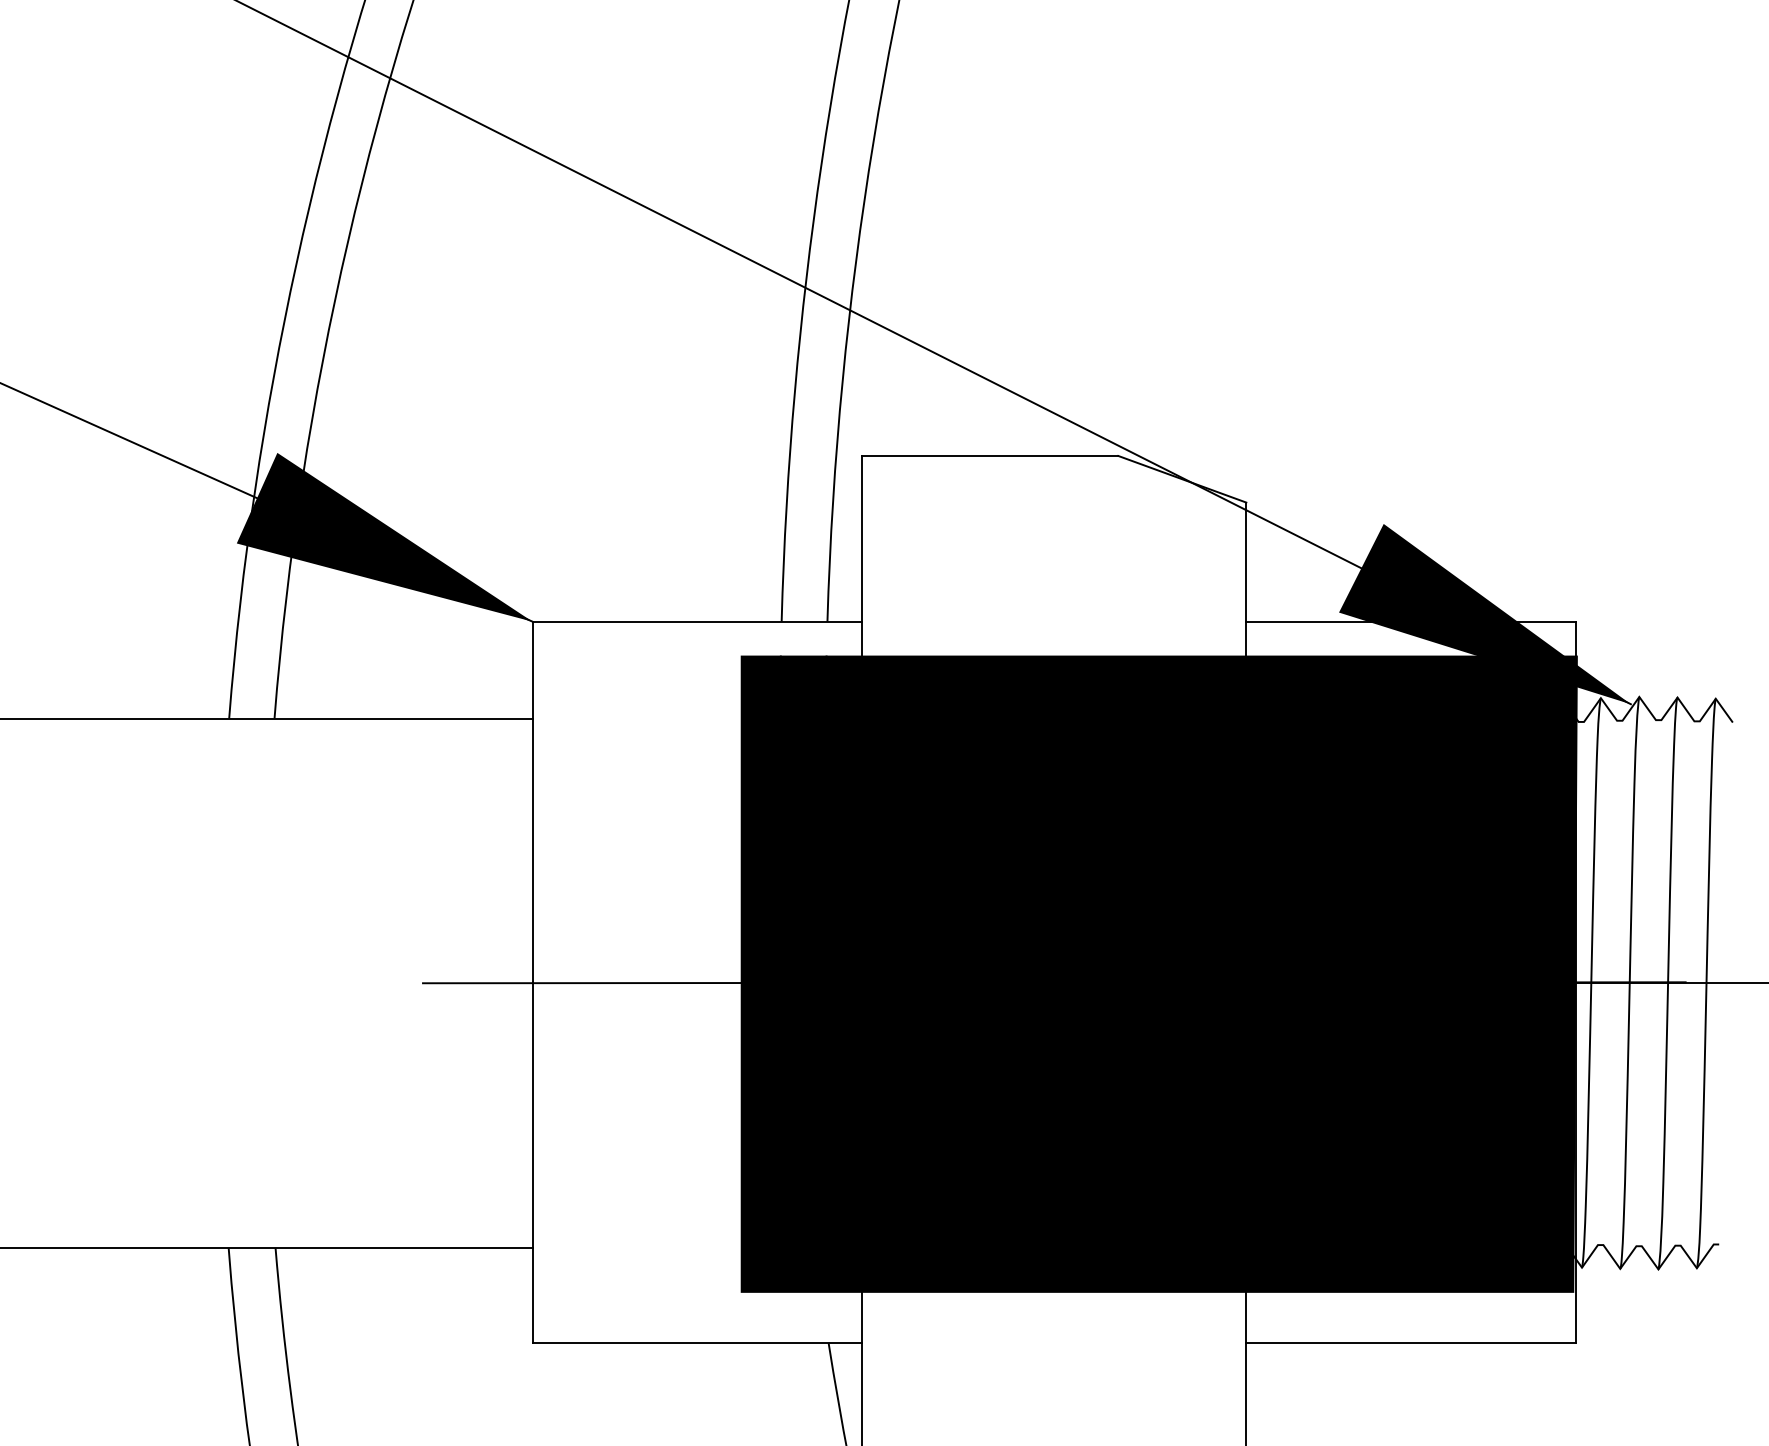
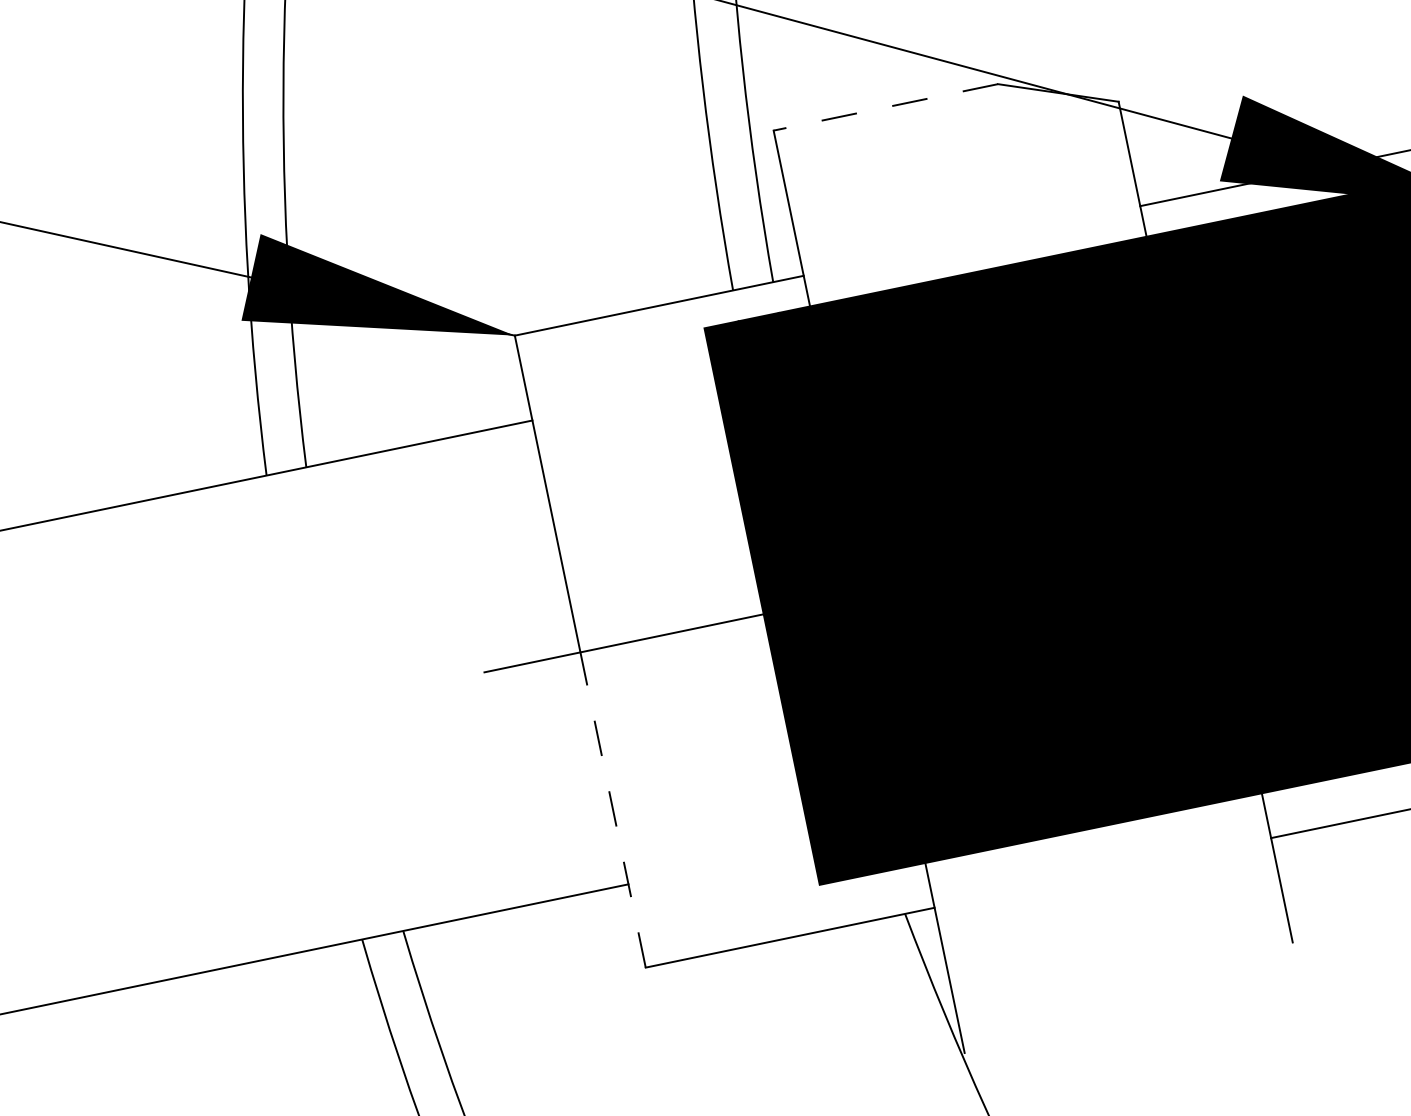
line: (989, 455) -> (885, 107), solid -> dashed
line: (532, 1162) -> (612, 809), solid -> dashed

